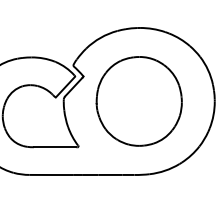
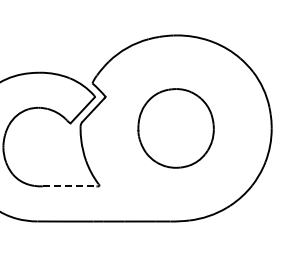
part: (138, 101) -> (175, 128), size x0.7
line: (55, 147) -> (69, 186), solid -> dashed

